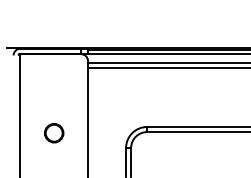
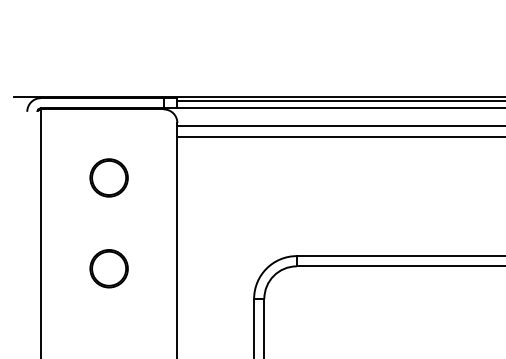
circle: (54, 88) -> (109, 178), added

